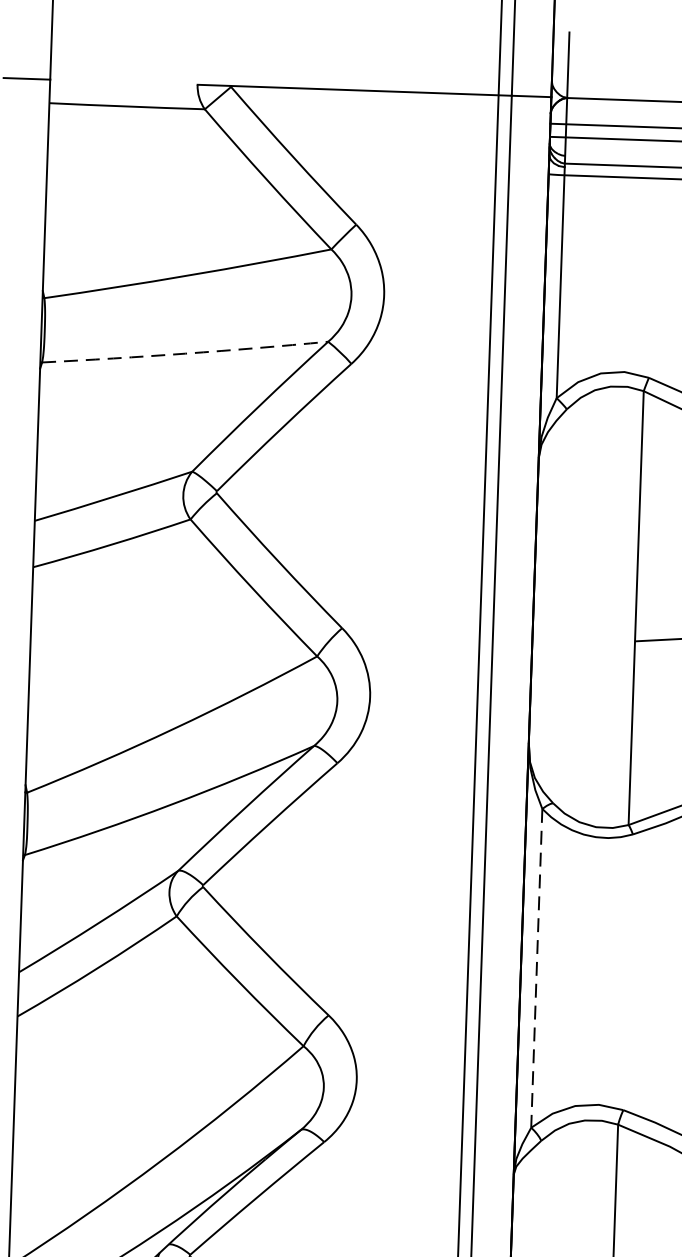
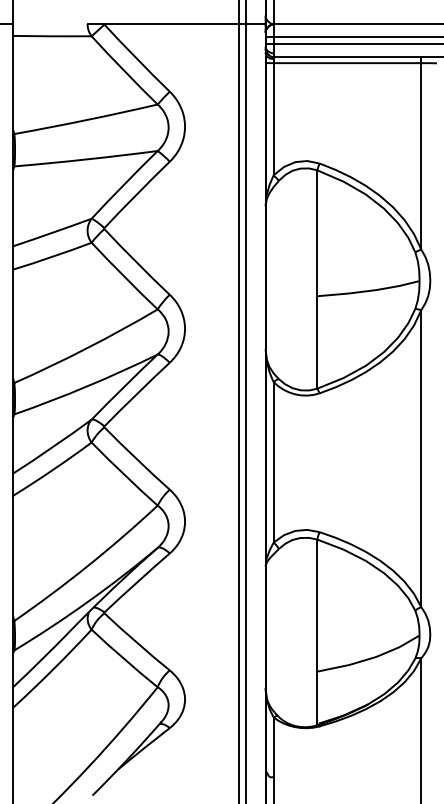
arc: (186, 353) -> (86, 159), dashed -> solid
line: (536, 968) -> (273, 462), dashed -> solid

